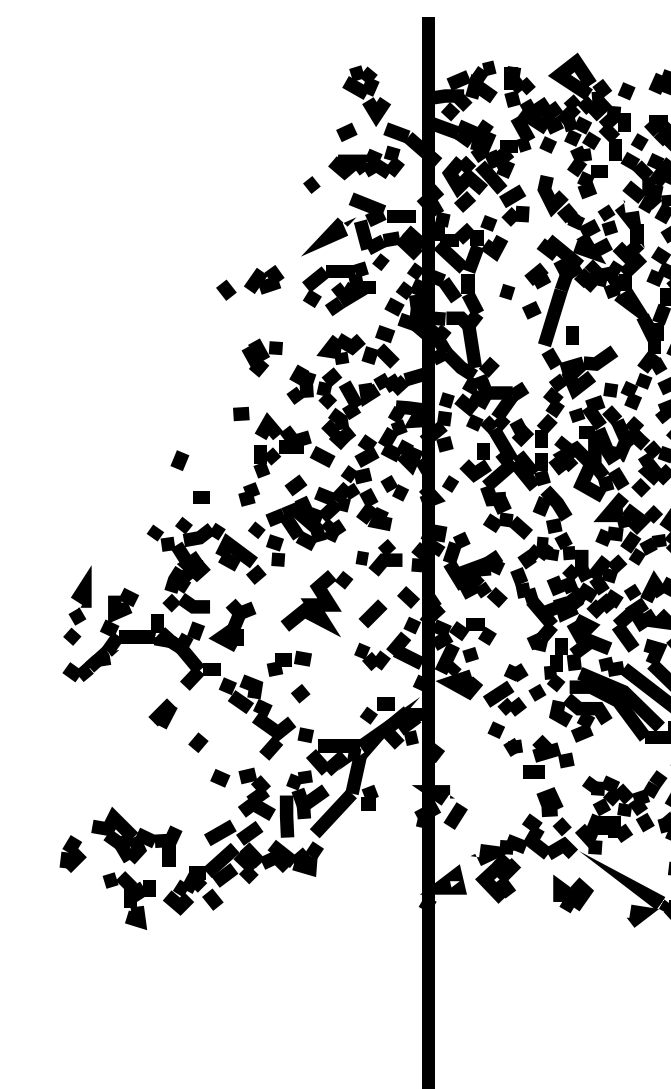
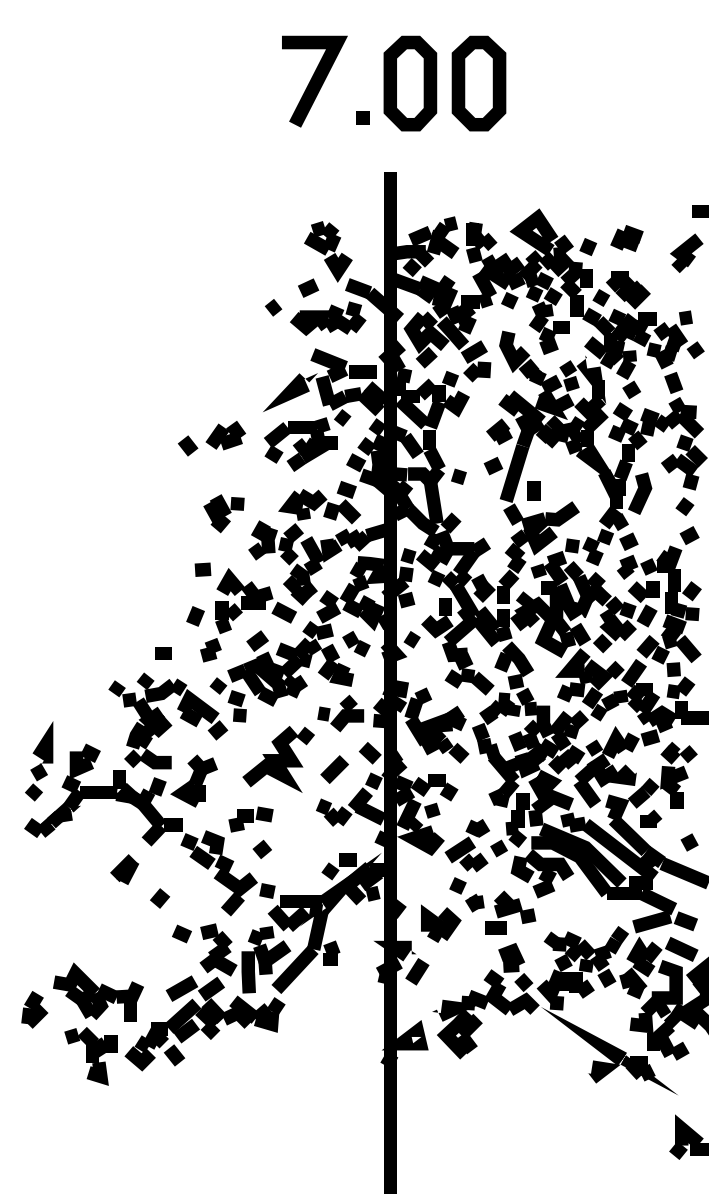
line: (311, 184) -> (273, 307), moved
line: (506, 291) -> (458, 476), moved
line: (179, 460) -> (195, 616), moved
part: (573, 893) -> (441, 923), moved

